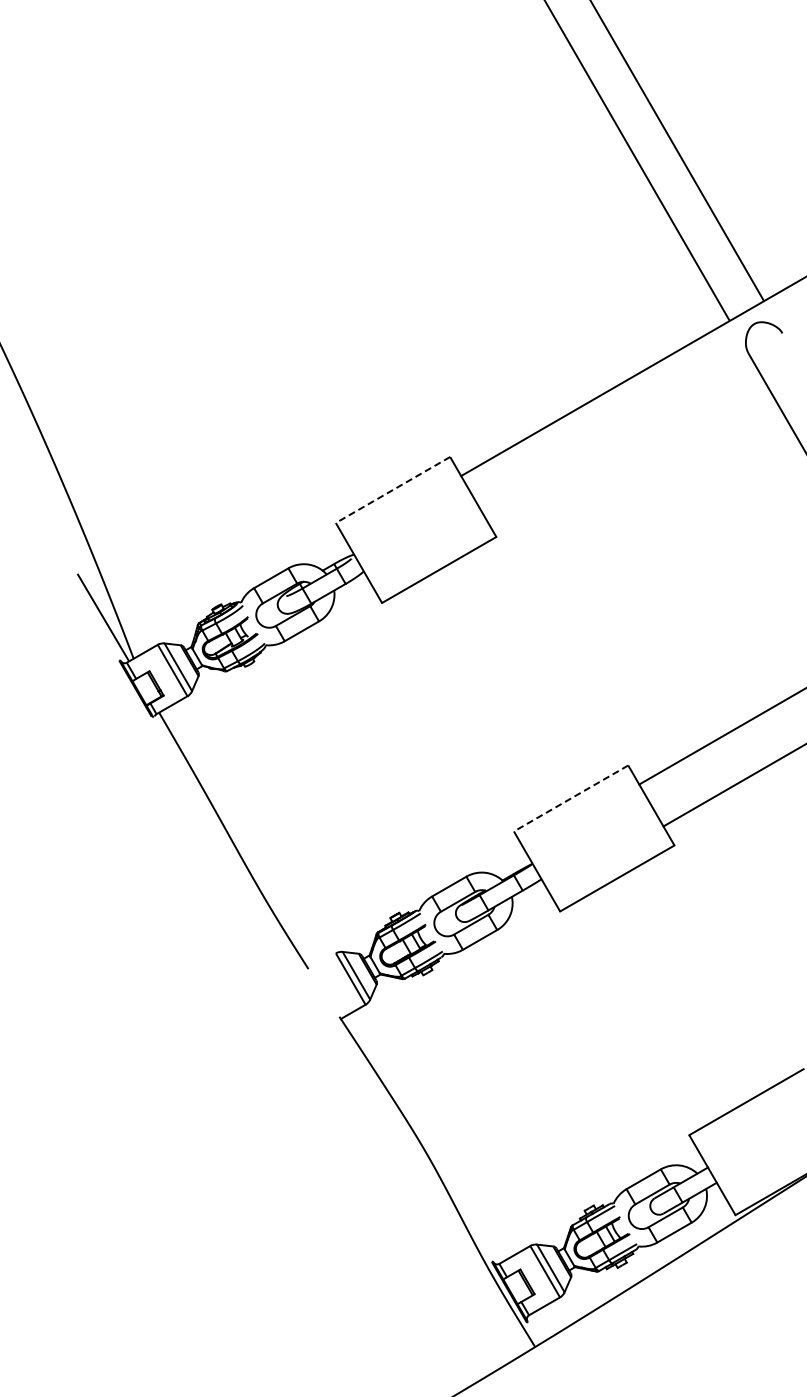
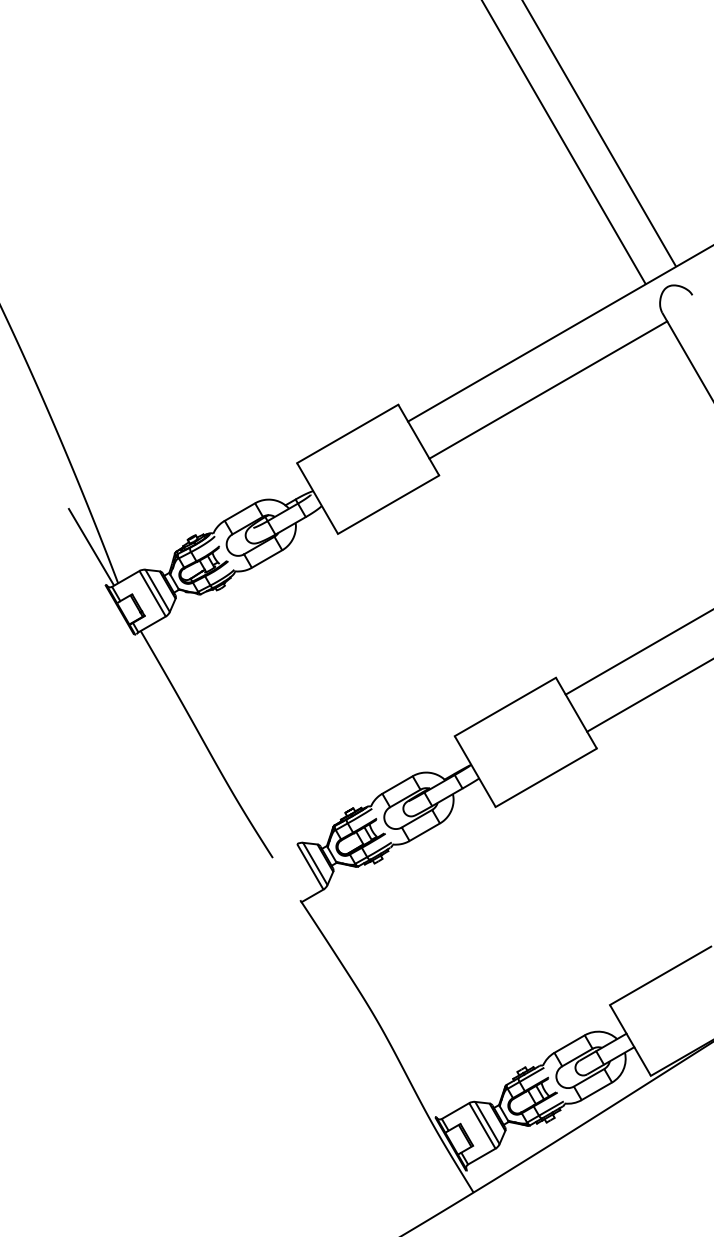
line: (619, 439) -> (548, 389), added
line: (393, 490) -> (348, 434), dashed -> solid
line: (571, 798) -> (505, 707), dashed -> solid

